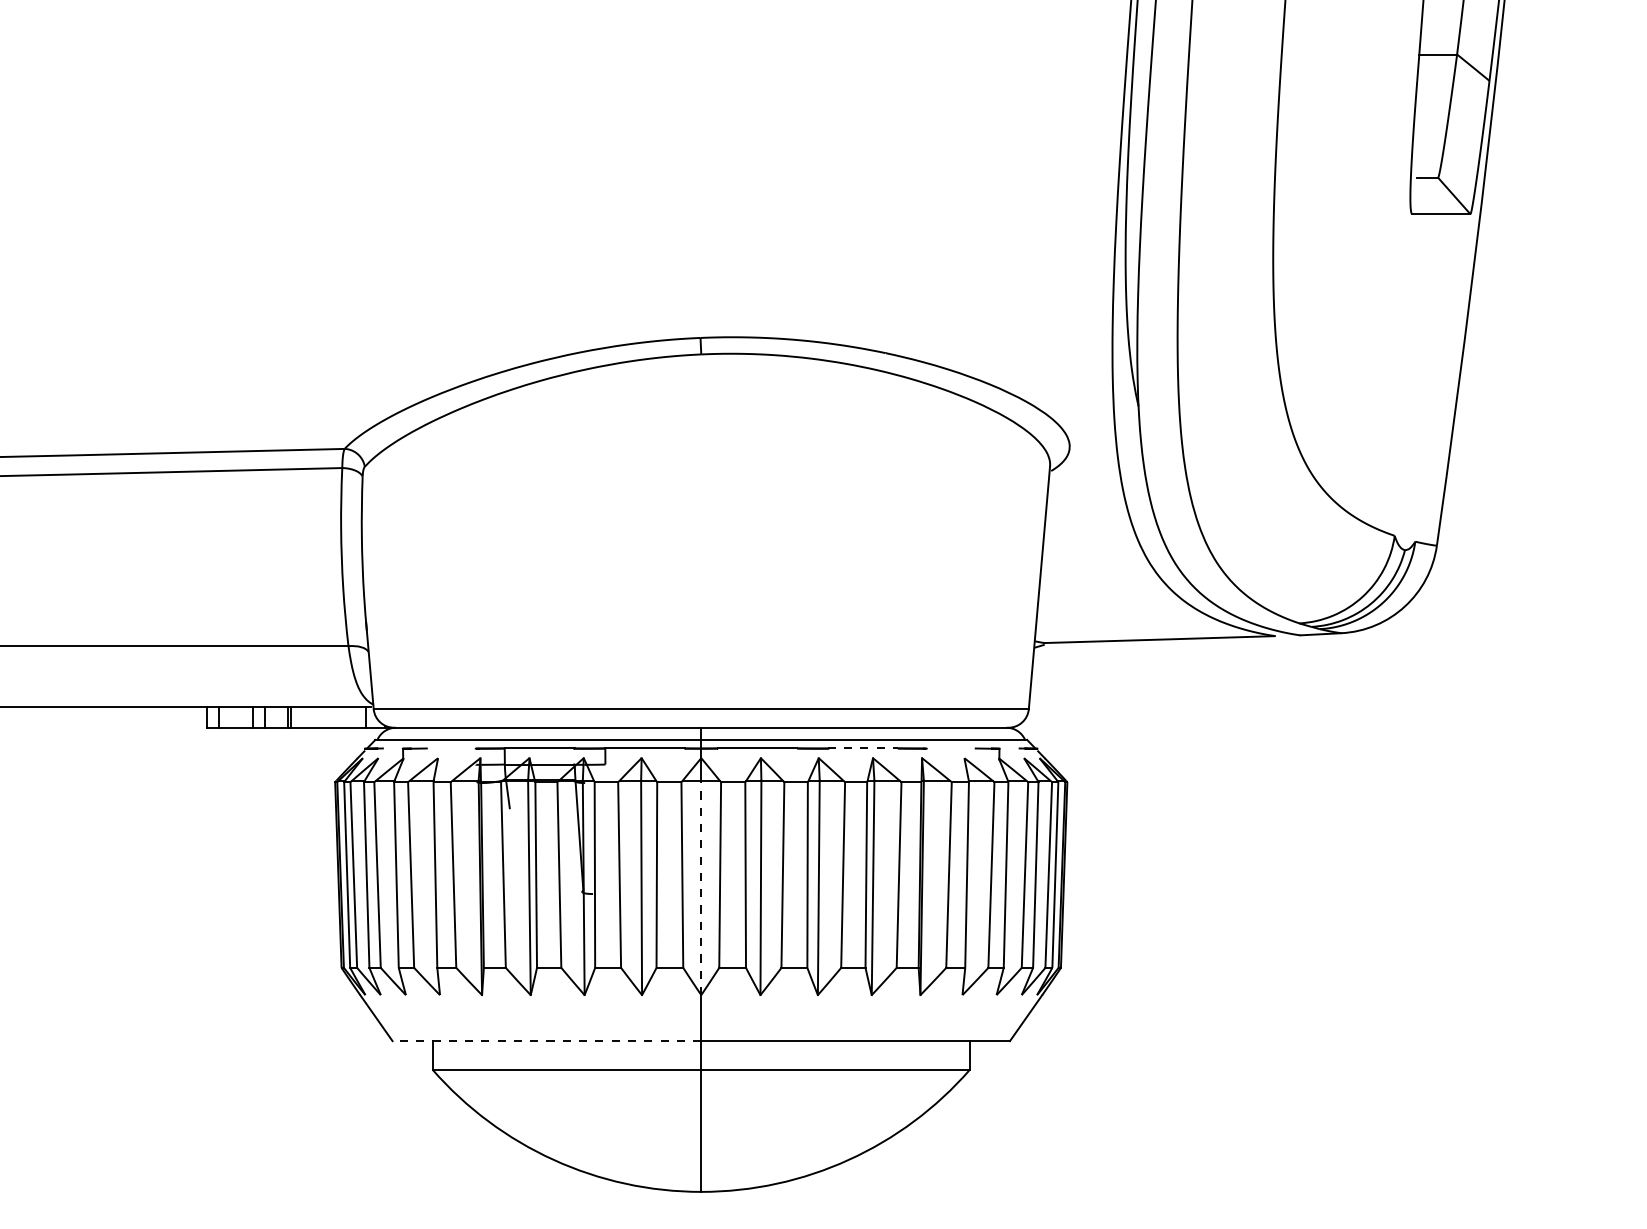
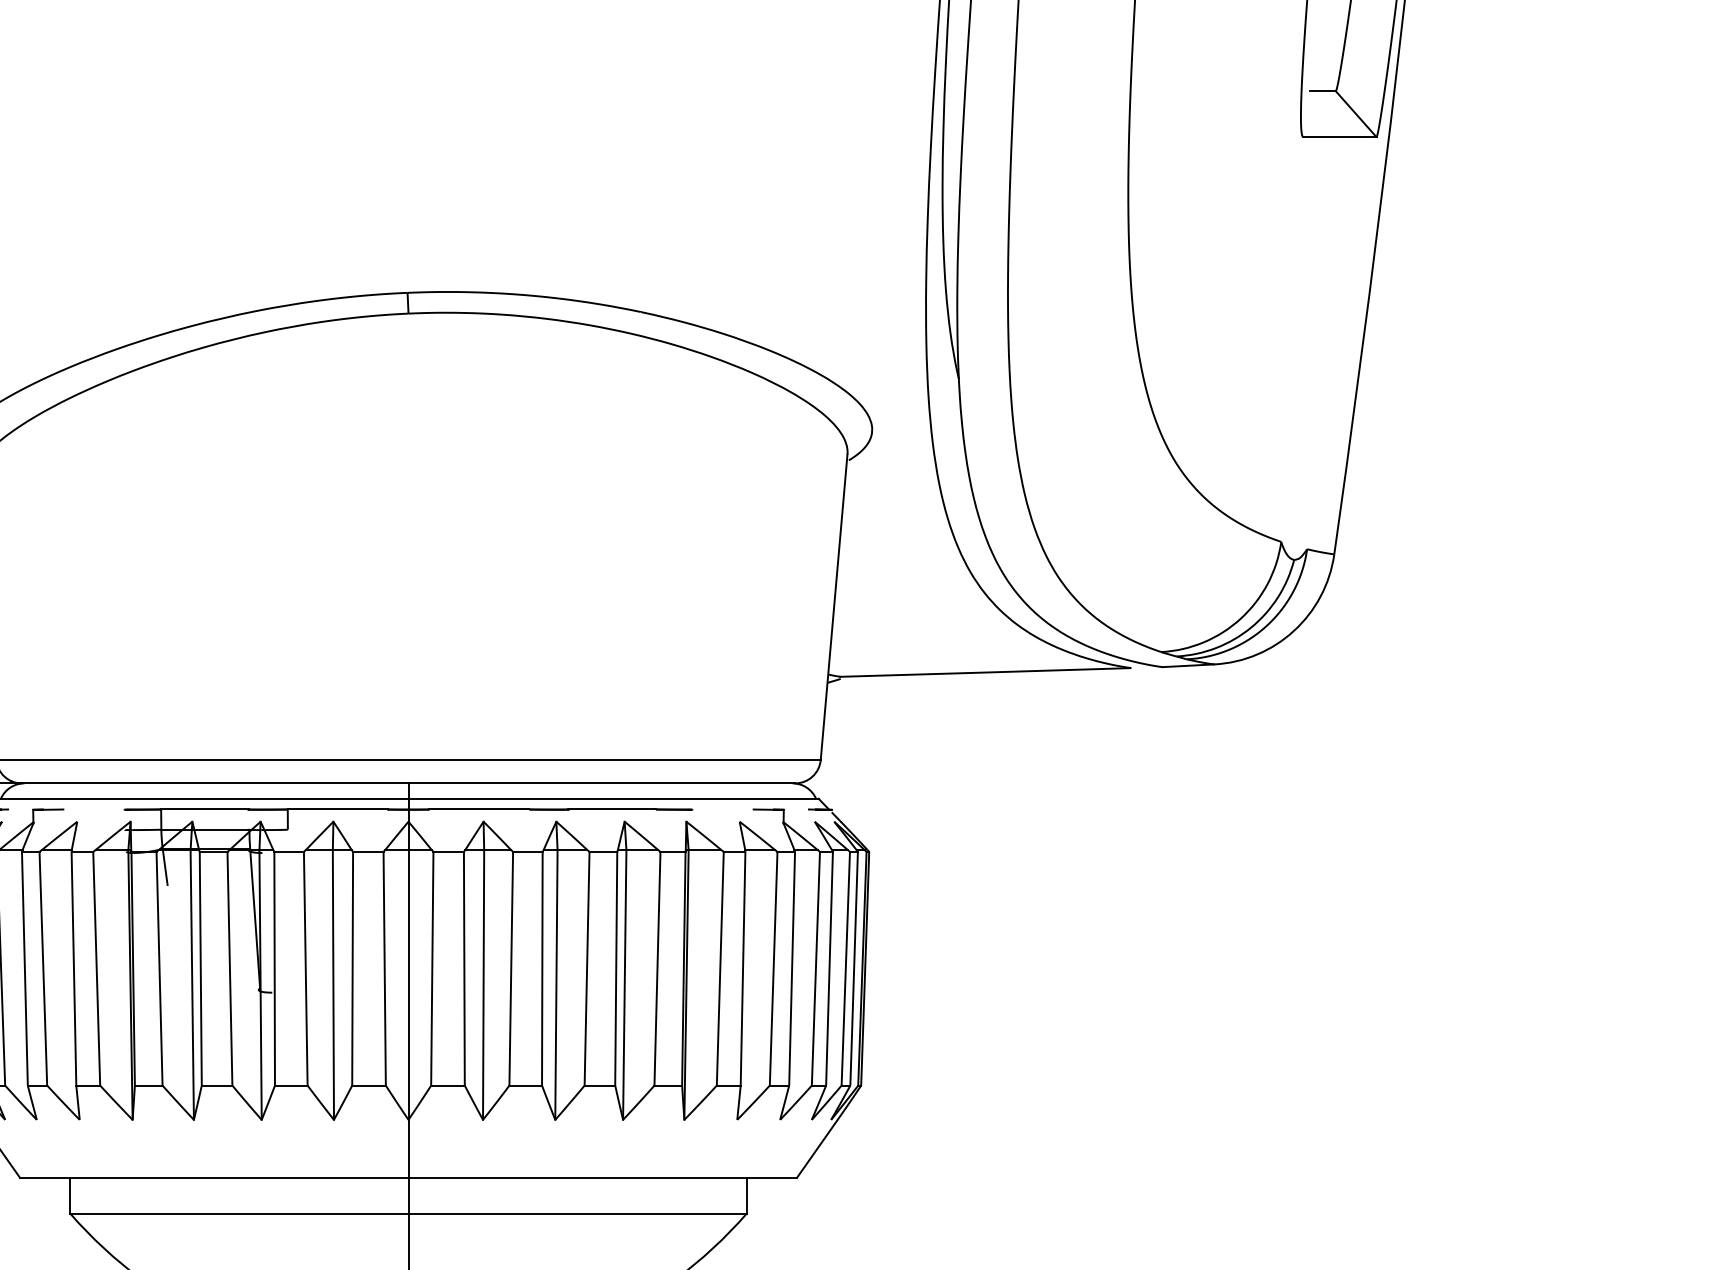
line: (863, 748) -> (612, 809), dashed -> solid
line: (701, 887) -> (408, 984), dashed -> solid
line: (546, 1041) -> (213, 1178), dashed -> solid

